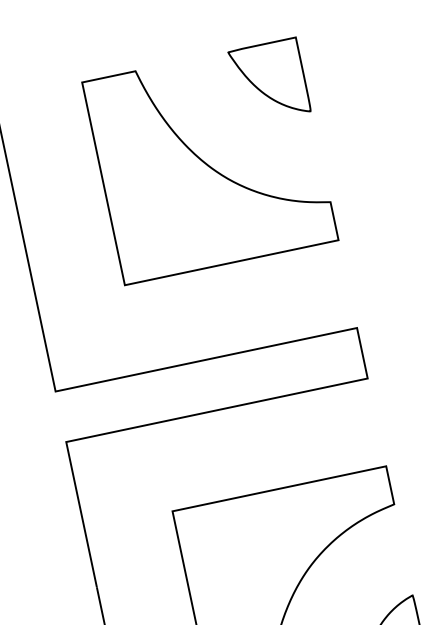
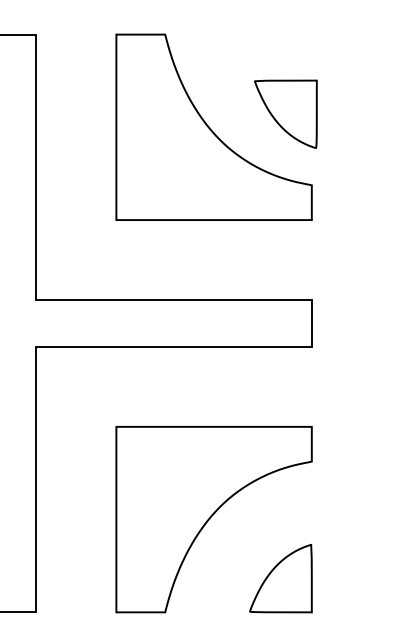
part: (269, 80) -> (285, 113), moved

